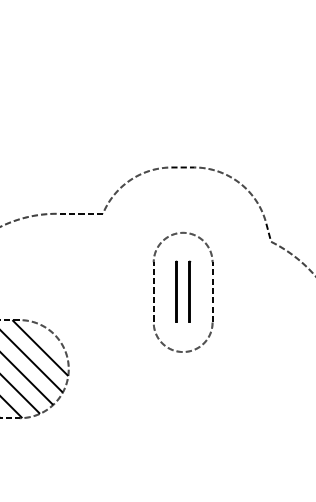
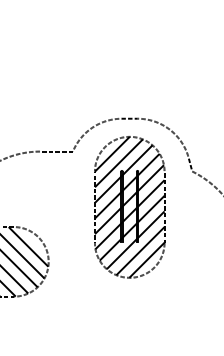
part: (182, 292) -> (129, 207), size x1.67

